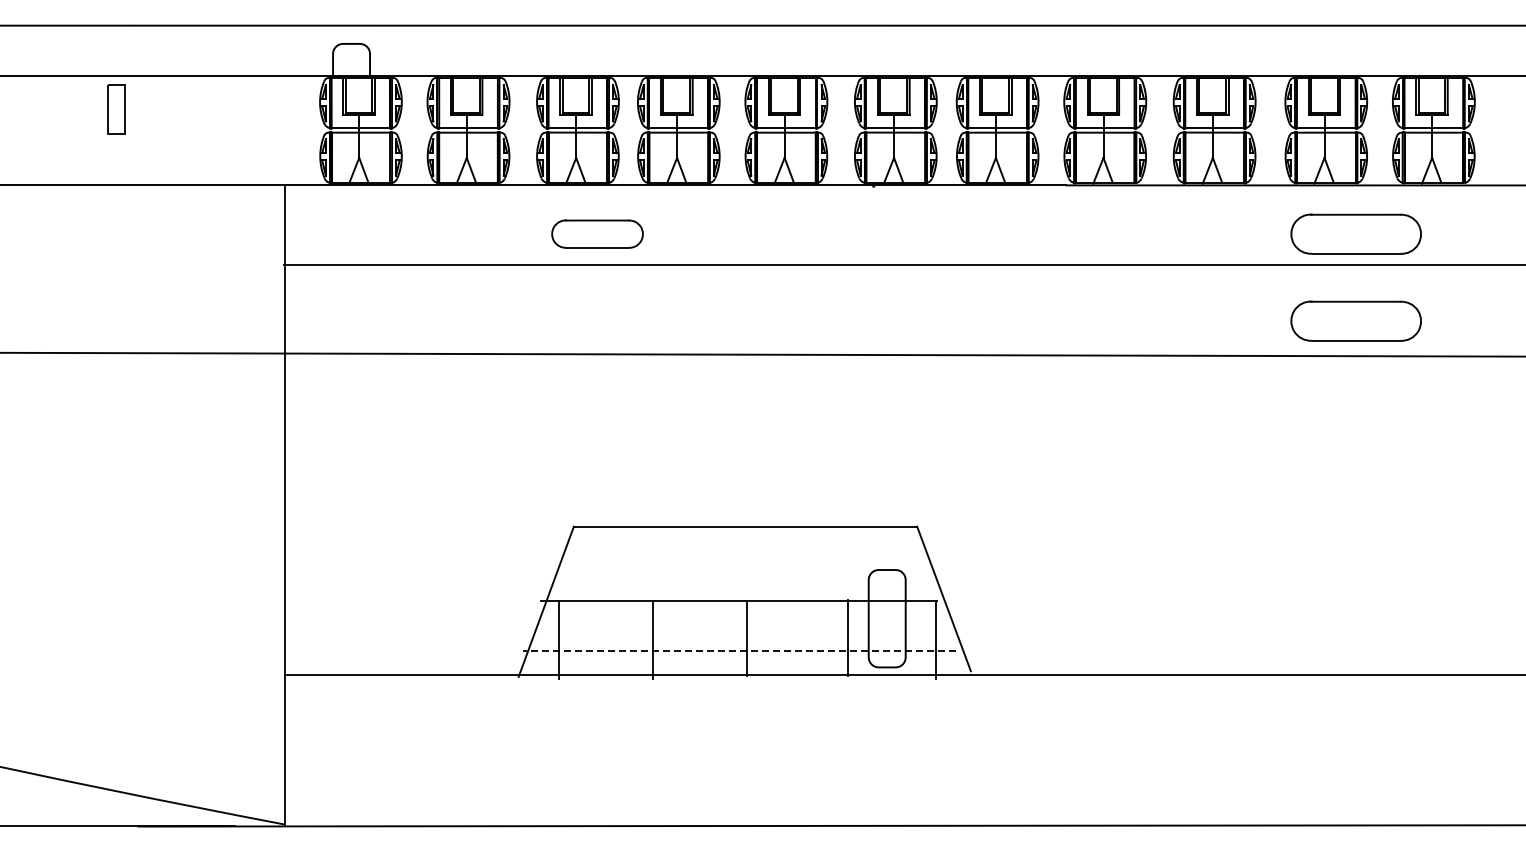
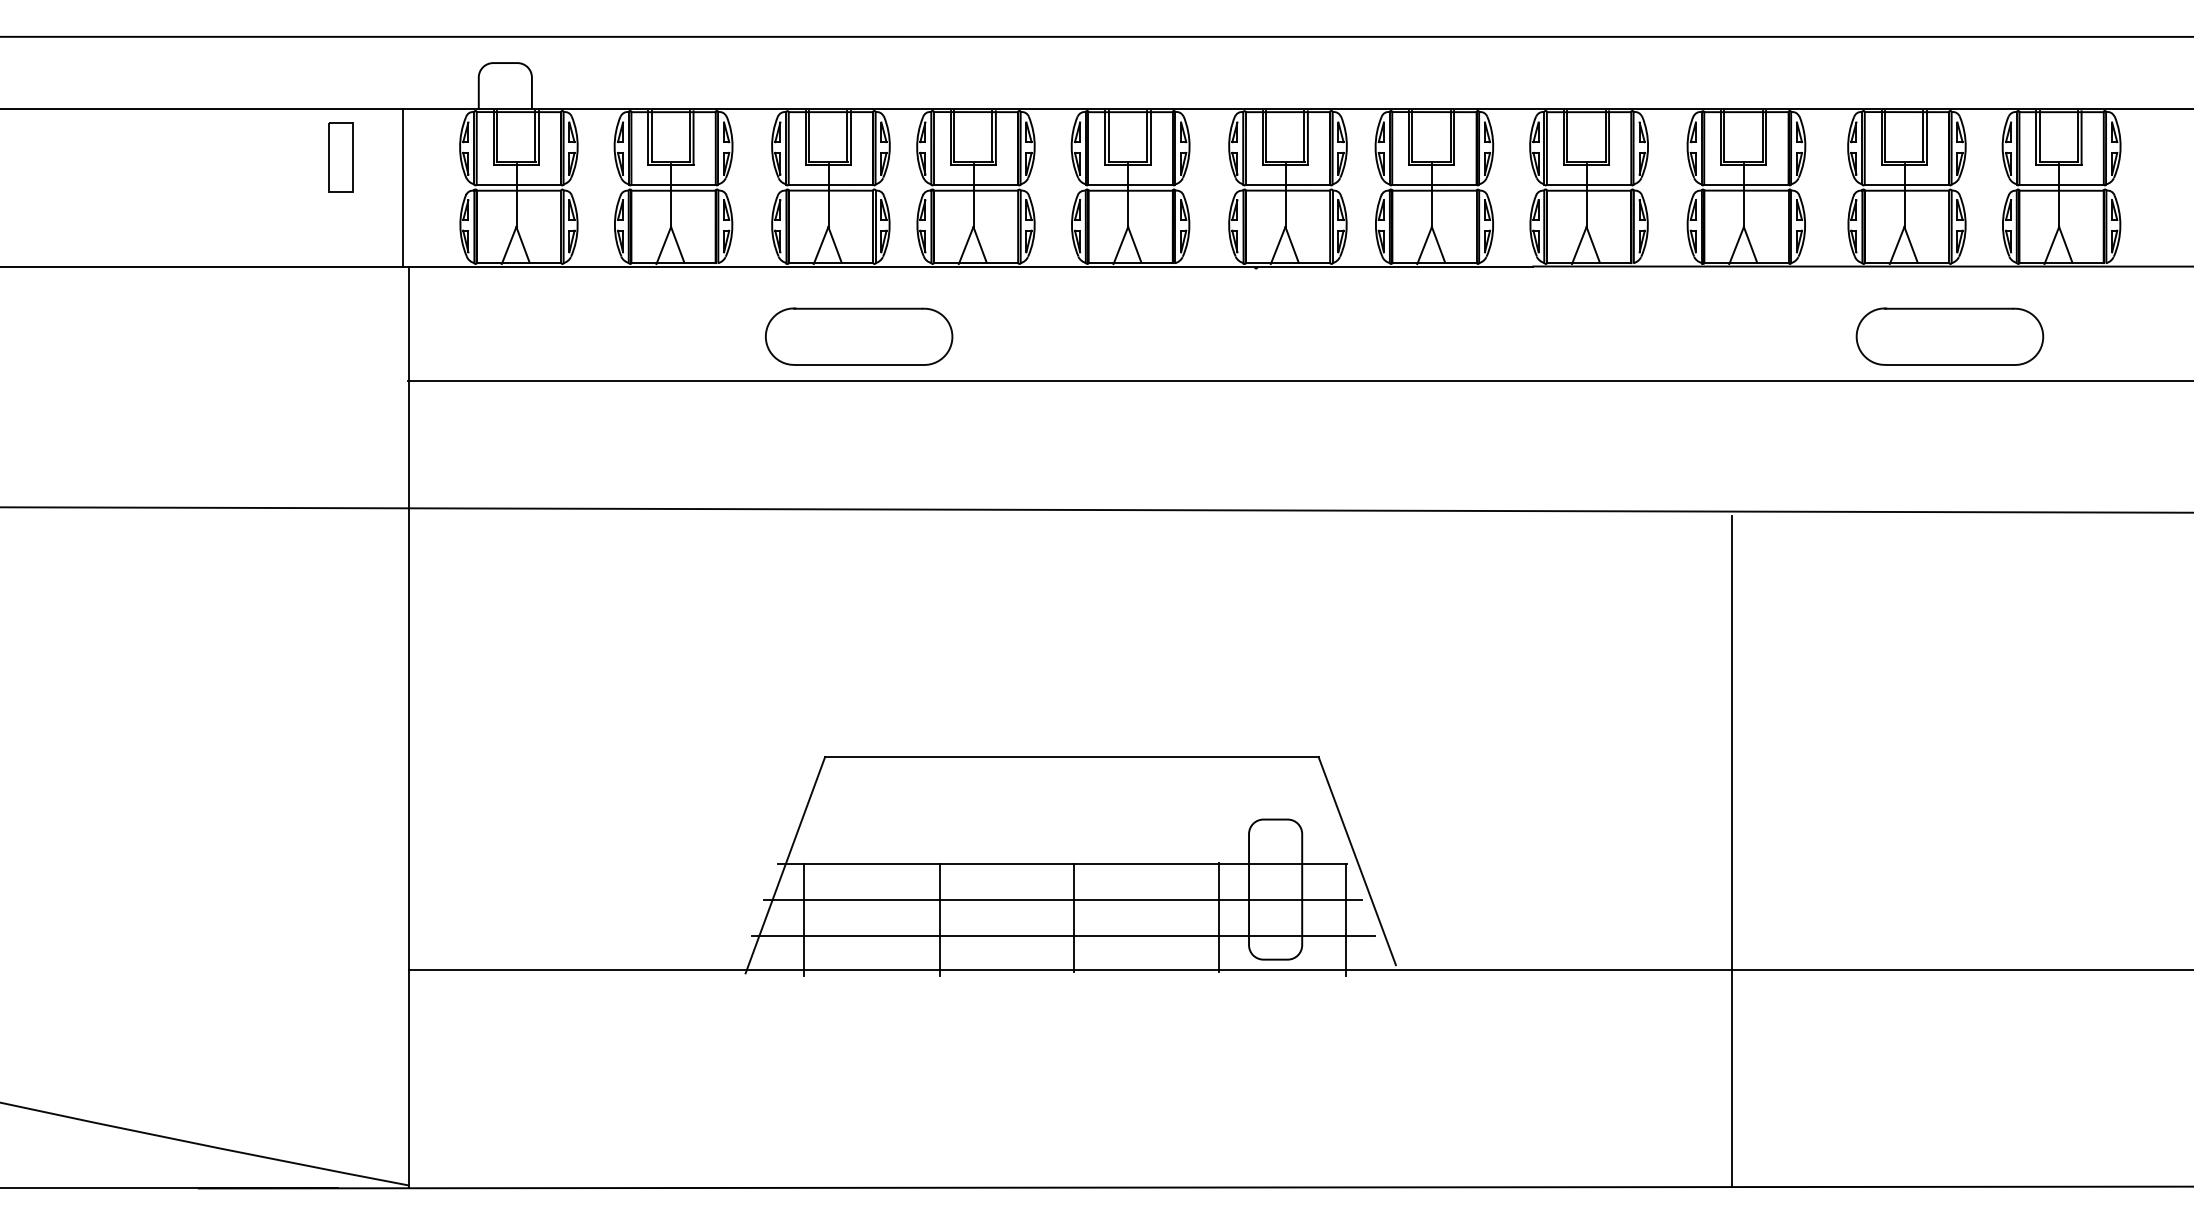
part: (116, 109) -> (341, 157), moved
line: (280, 130) -> (403, 187), added
part: (597, 233) -> (859, 335), size x1.43
part: (1355, 320) -> (1948, 460), removed
line: (1204, 592) -> (1731, 851), added
line: (739, 625) -> (1063, 899), added
line: (739, 650) -> (1063, 935), dashed -> solid

